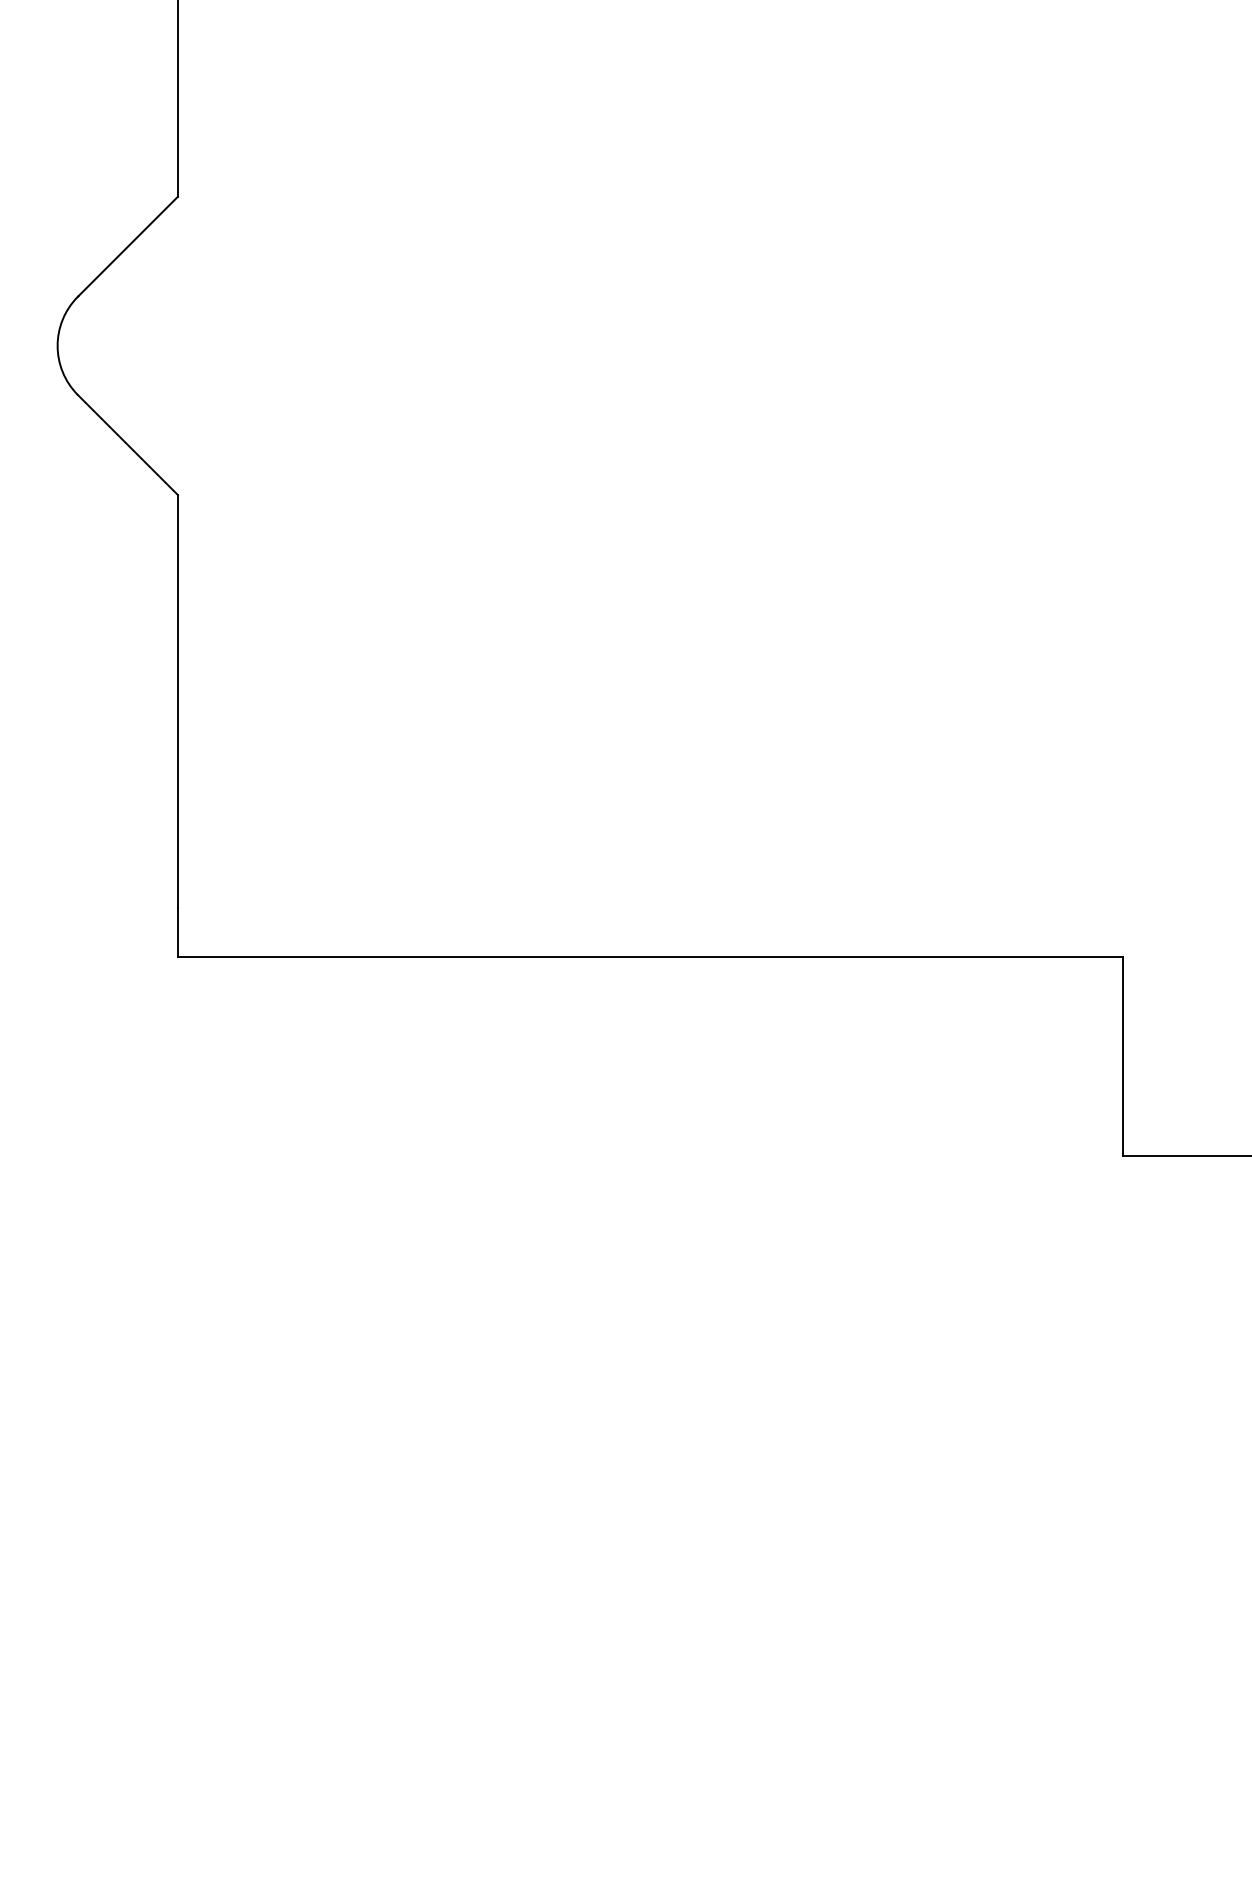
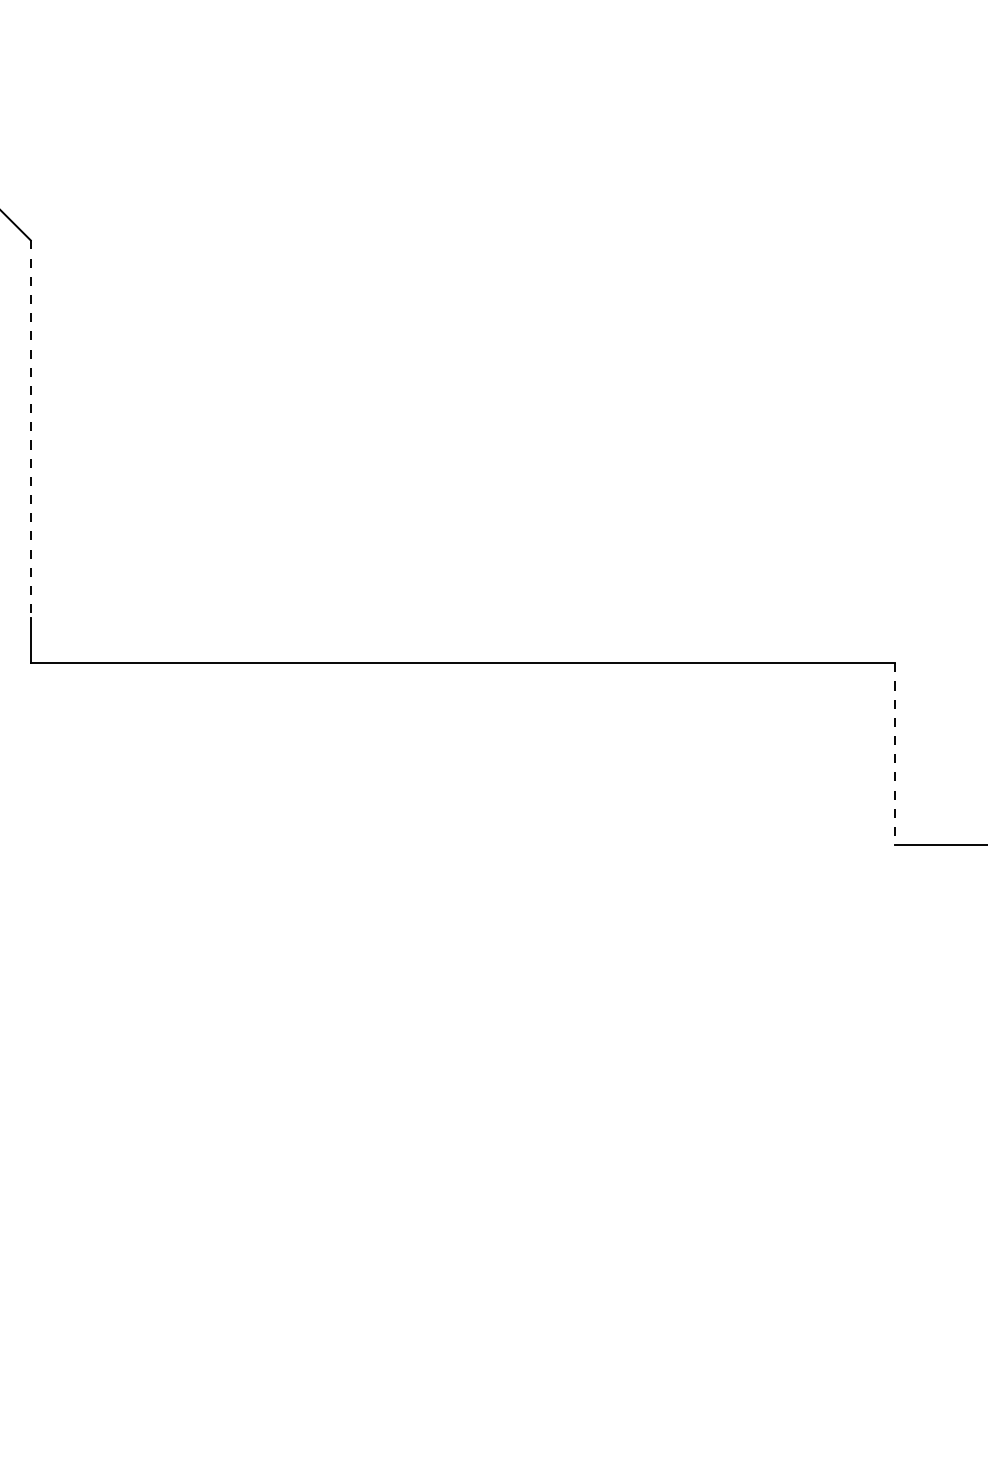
line: (177, 701) -> (30, 429), solid -> dashed
line: (1122, 1057) -> (894, 754), solid -> dashed

